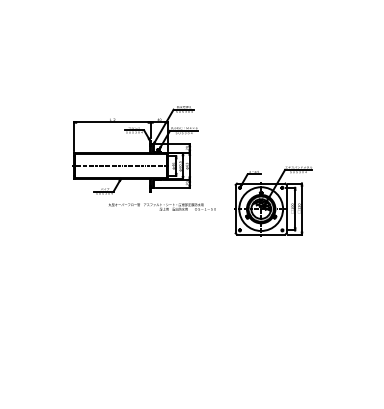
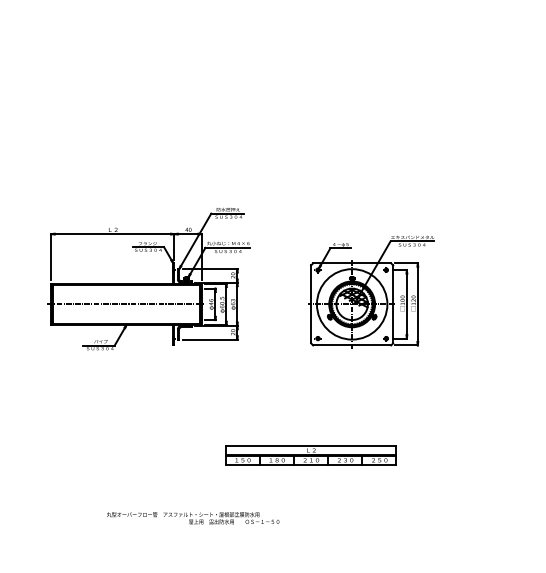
part: (273, 201) -> (371, 292), moved
text: (162, 206) -> (193, 517), moved
part: (235, 259) -> (310, 454), added

